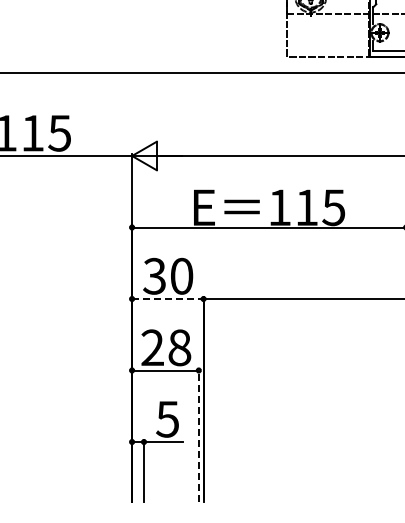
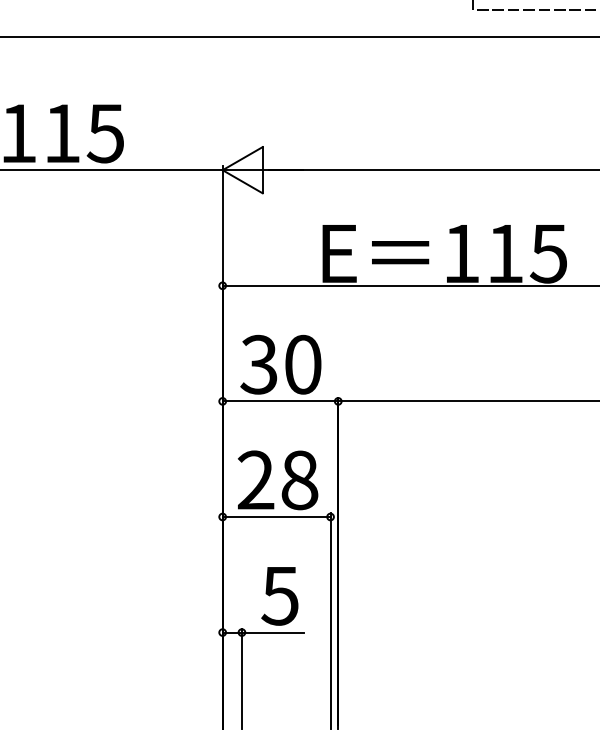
line: (167, 299) -> (279, 402), dashed -> solid
line: (198, 434) -> (330, 620), dashed -> solid

